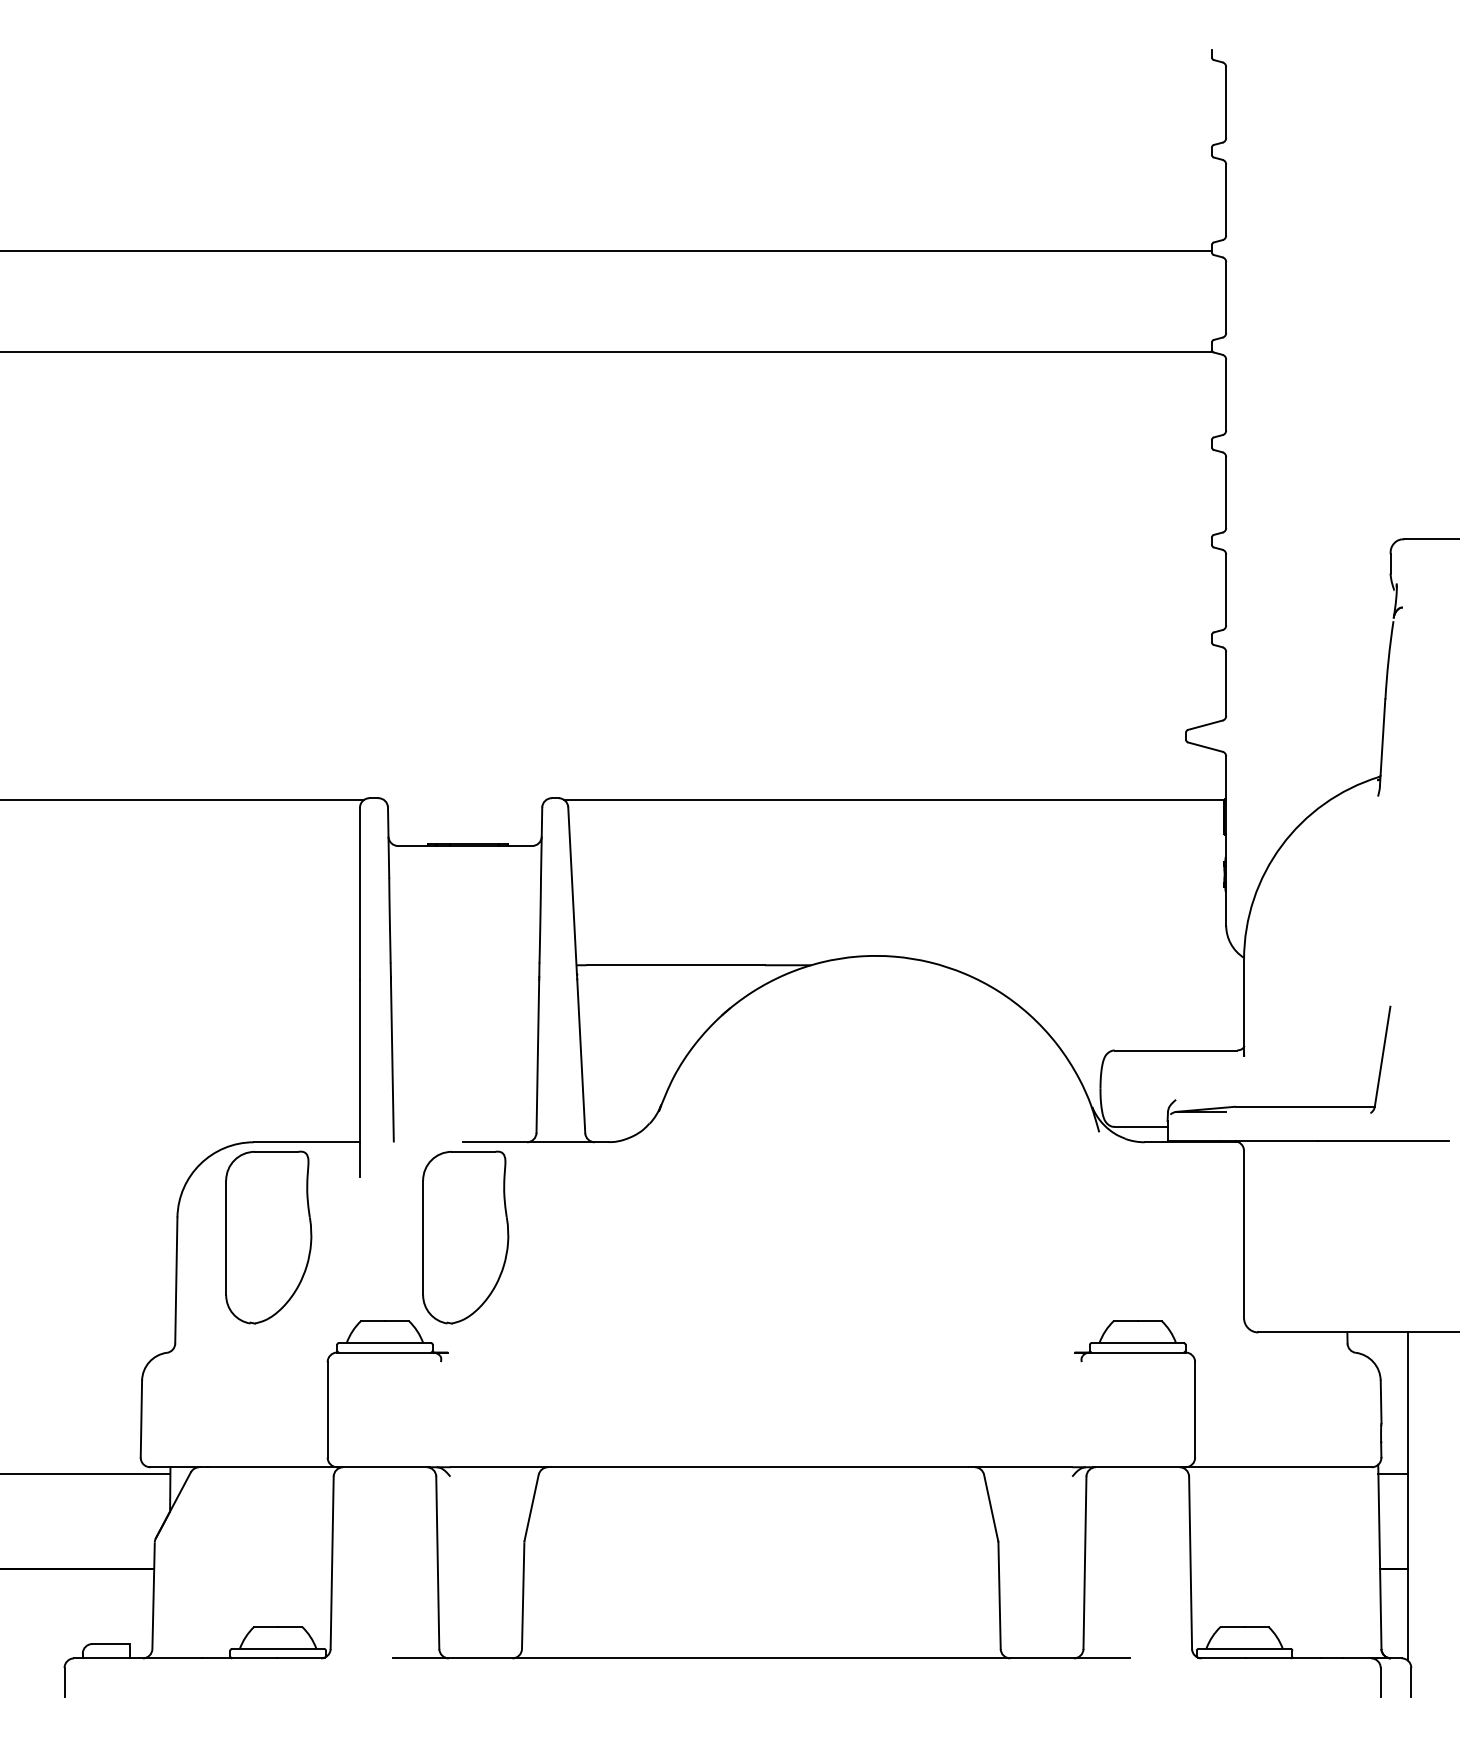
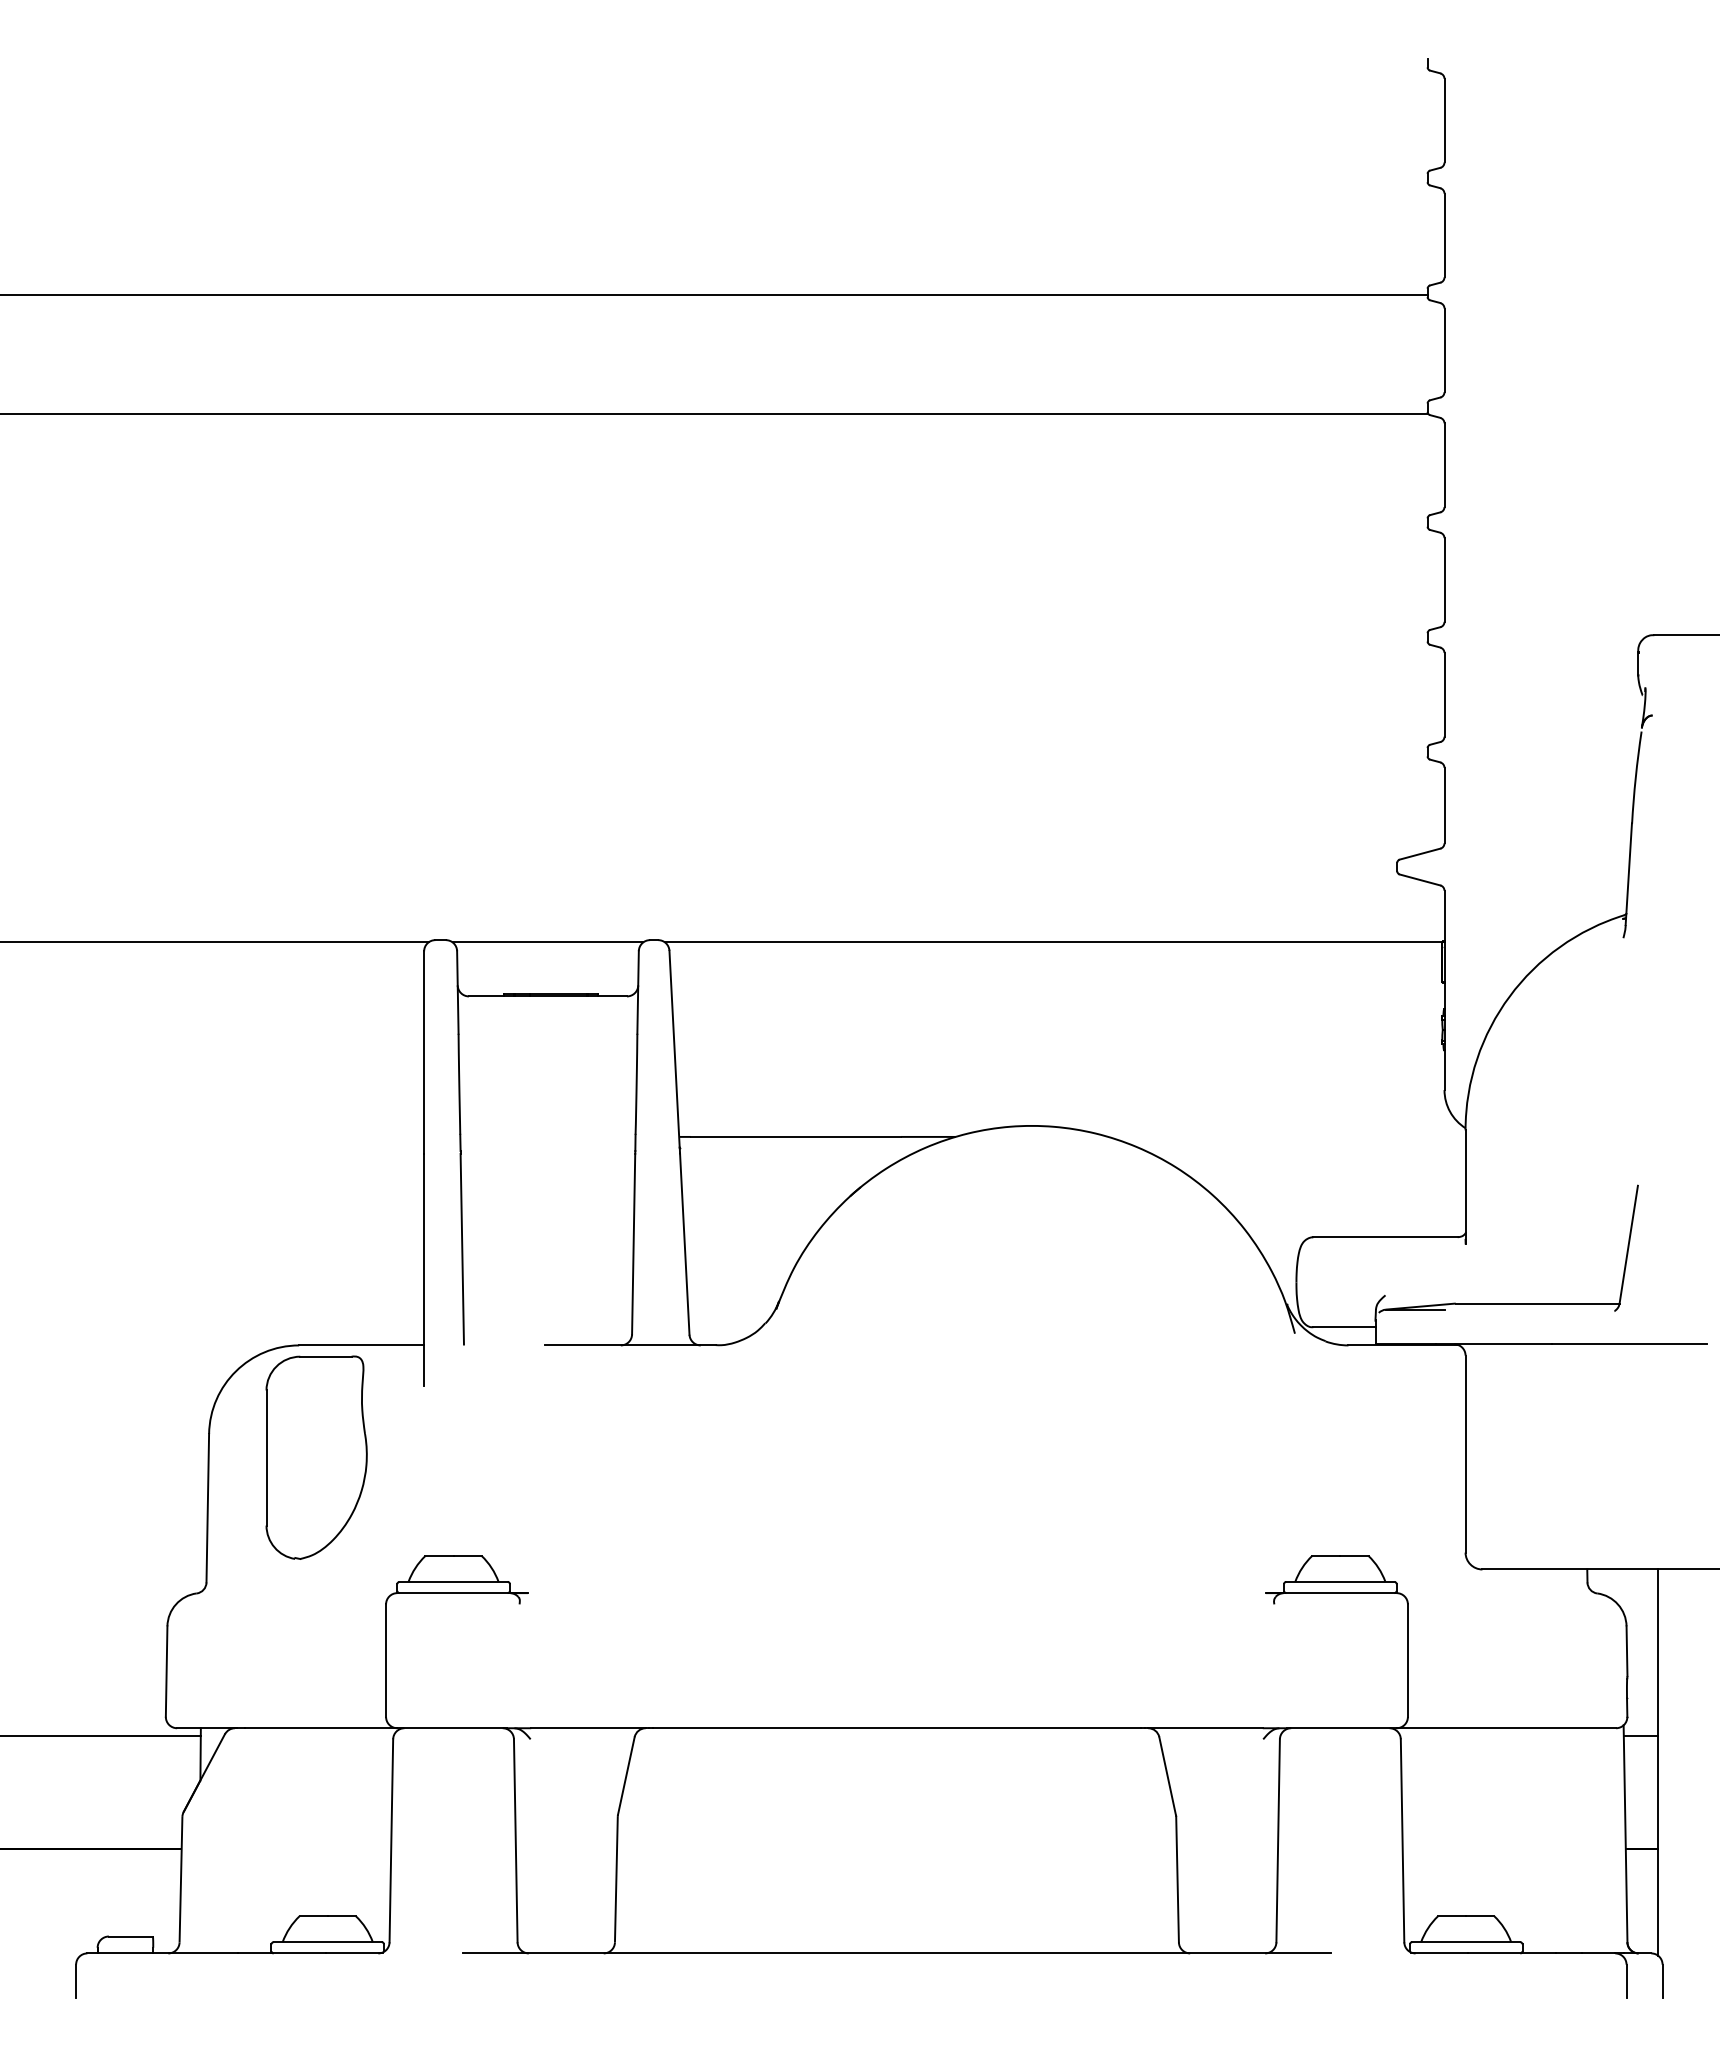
line: (464, 800) -> (547, 942), added
part: (465, 1237) -> (548, 1457), removed

